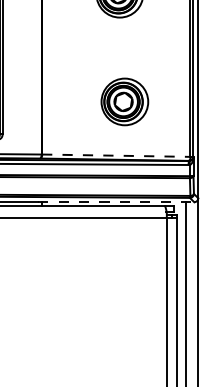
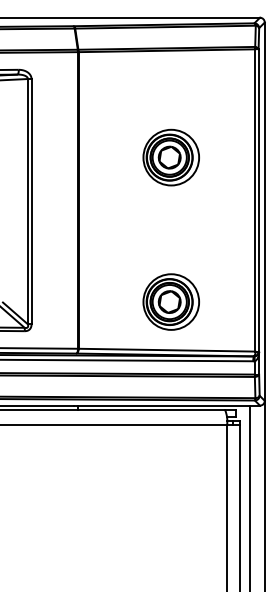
part: (124, 101) -> (170, 301), moved
line: (116, 155) -> (167, 350), dashed -> solid
line: (116, 202) -> (167, 405), dashed -> solid

